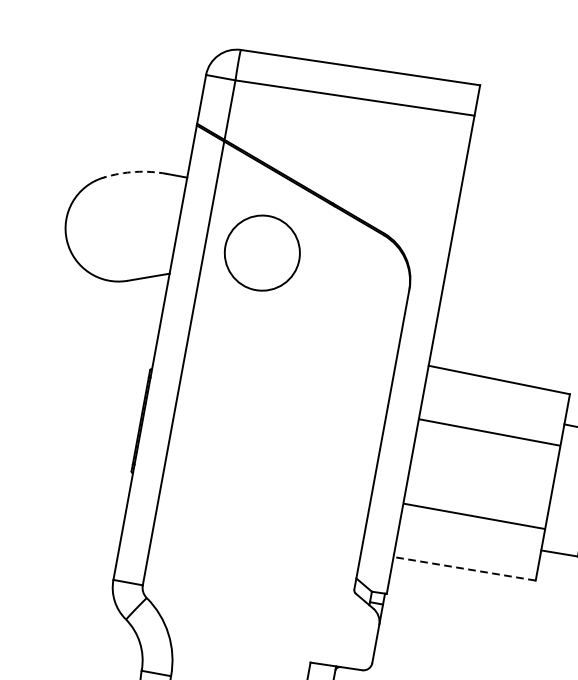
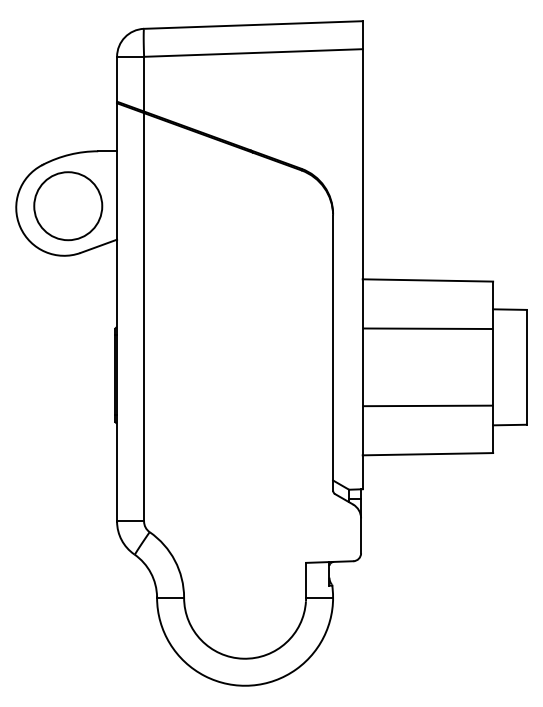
arc: (134, 171) -> (69, 154), dashed -> solid
circle: (262, 253) -> (68, 206), moved
line: (464, 569) -> (427, 454), dashed -> solid

